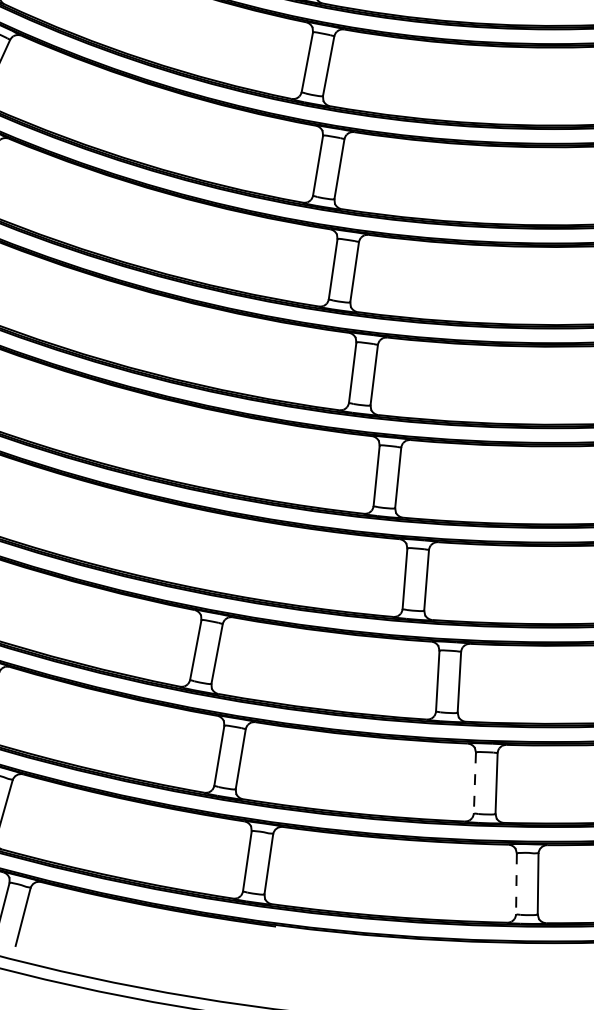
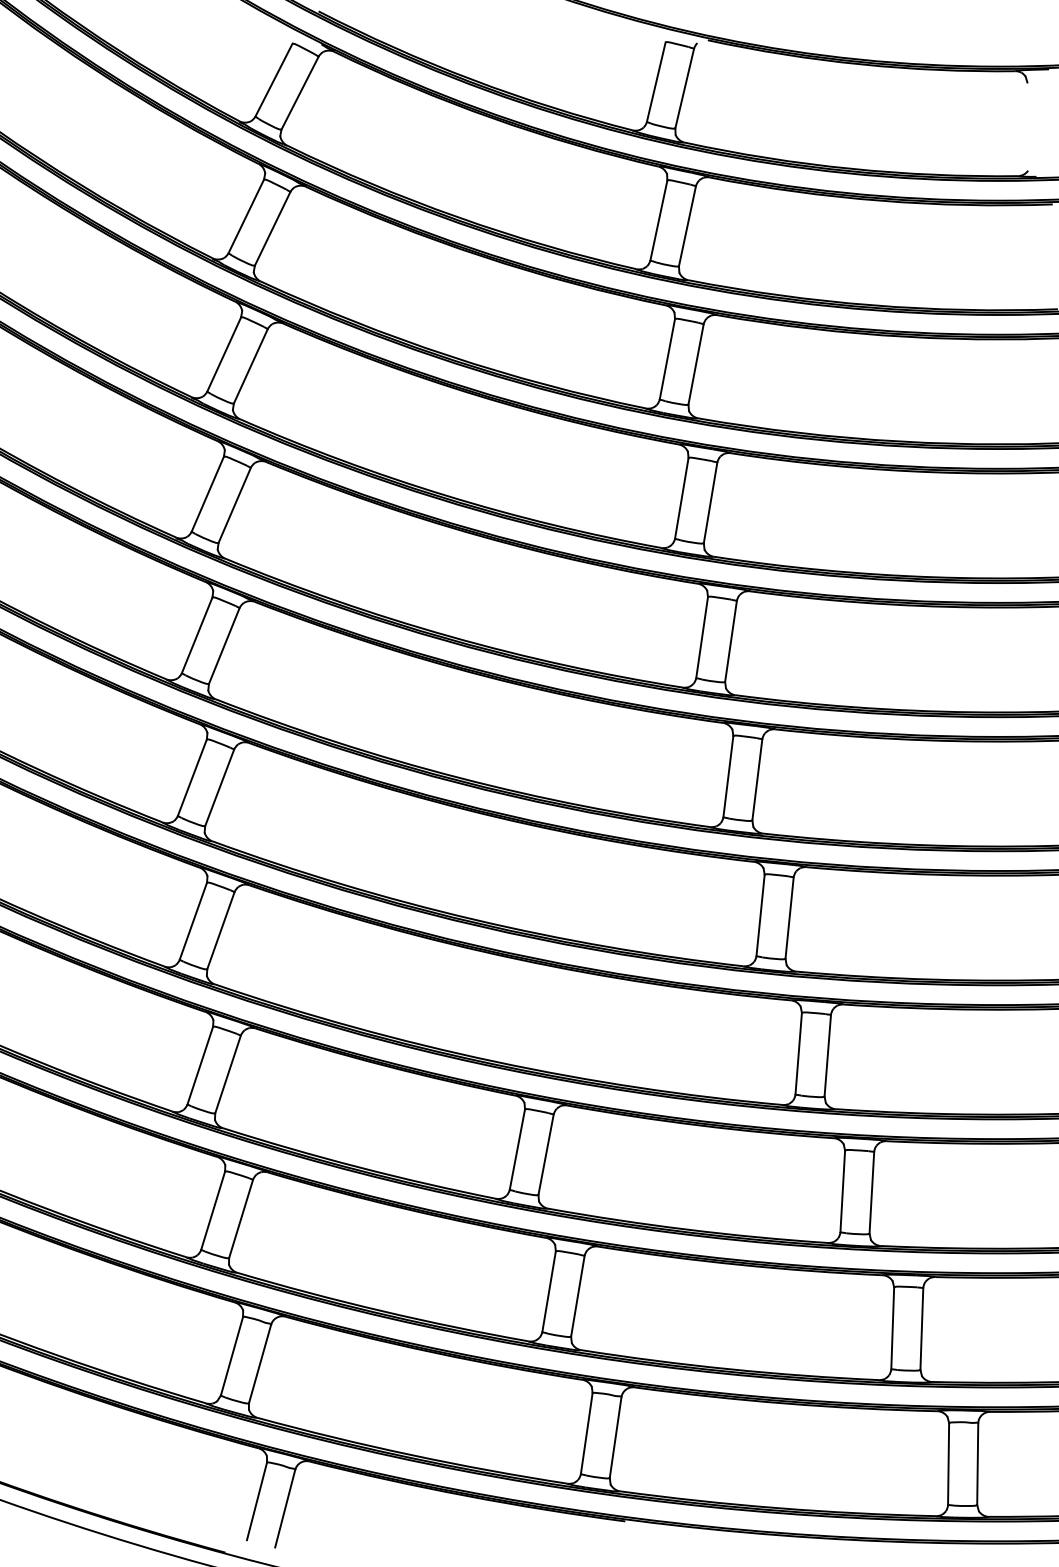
line: (474, 783) -> (892, 1328), dashed -> solid
line: (516, 883) -> (948, 1463), dashed -> solid

